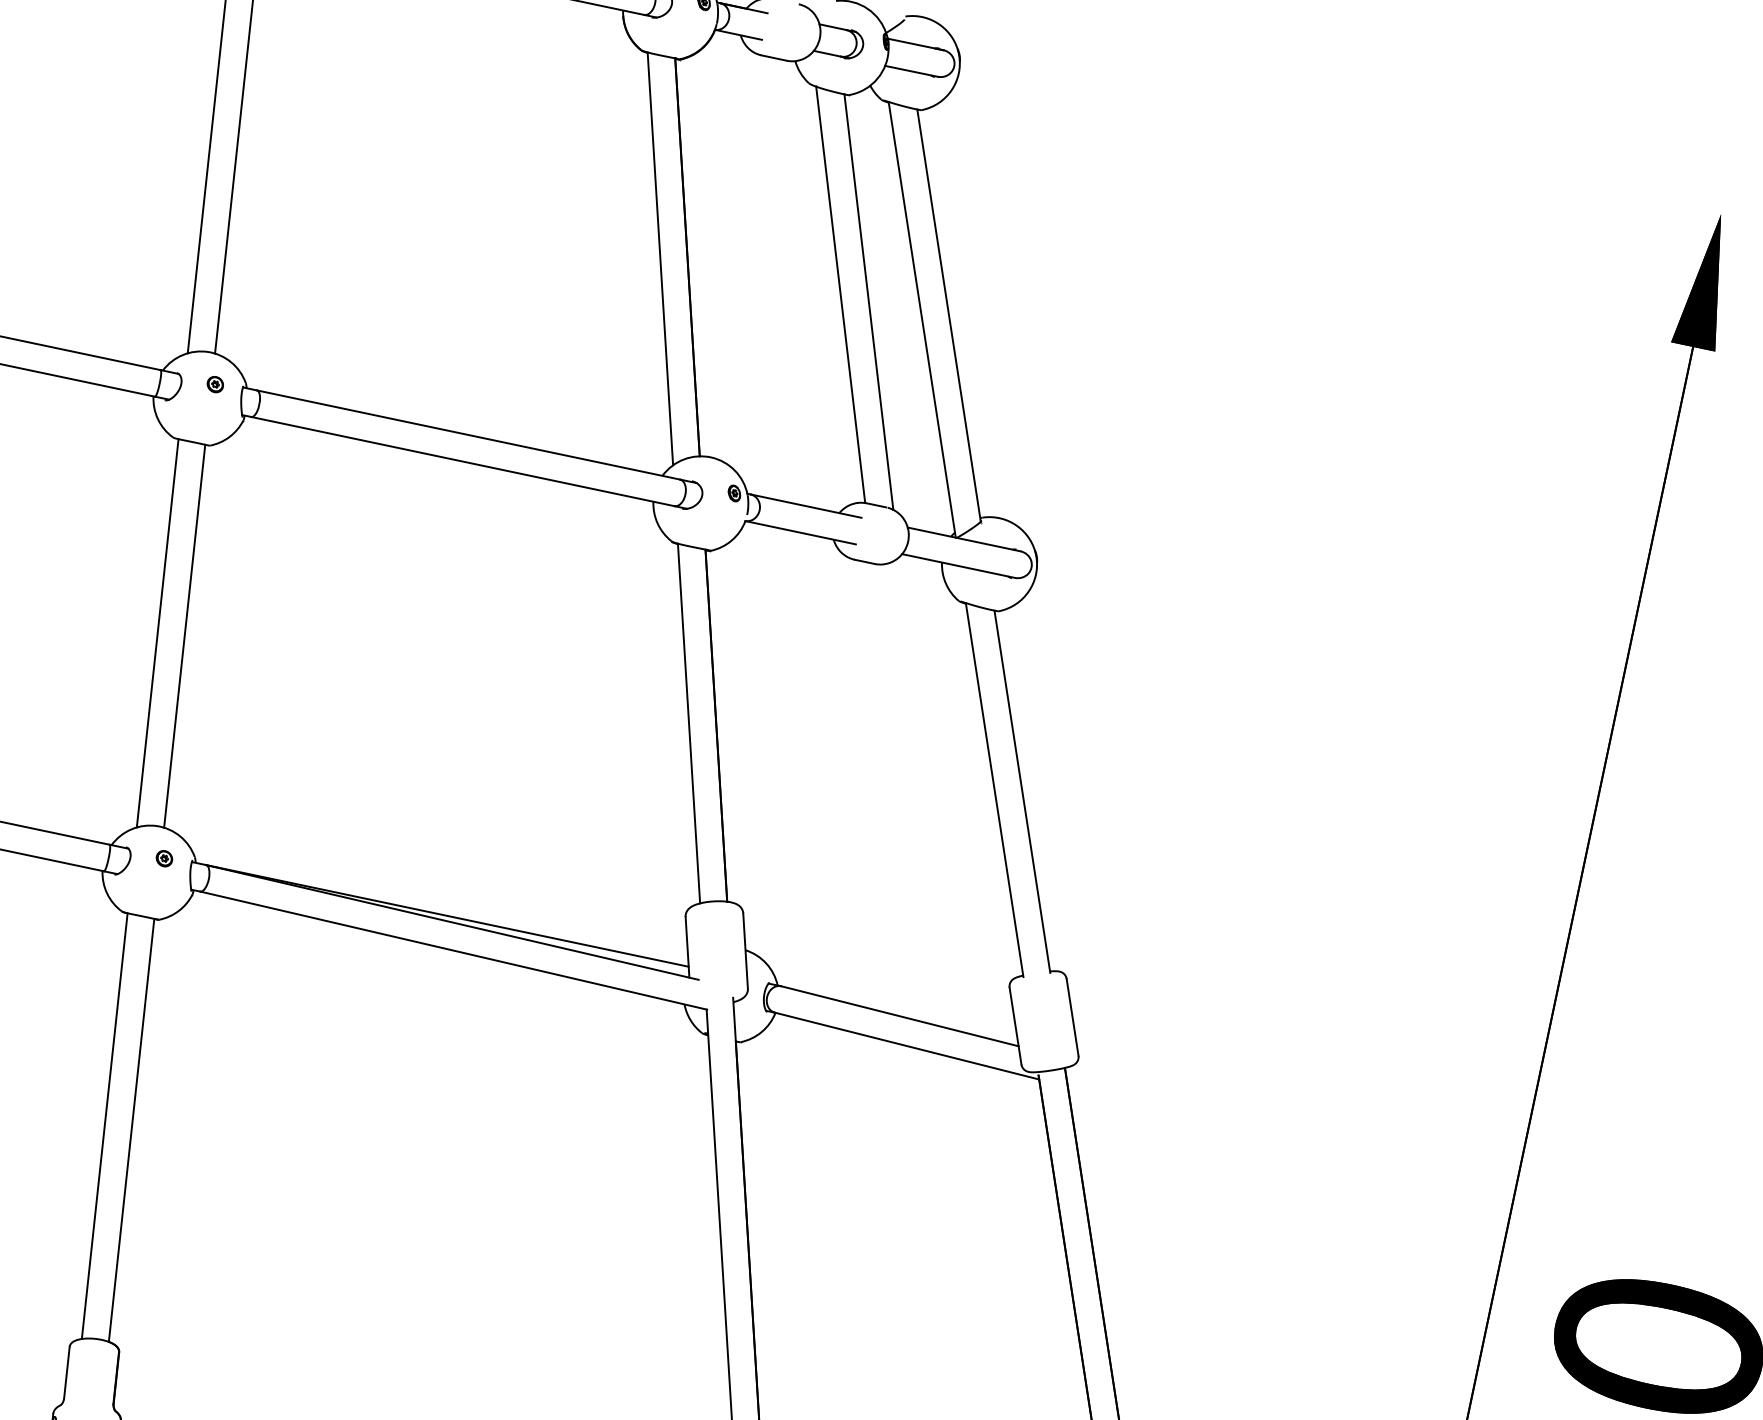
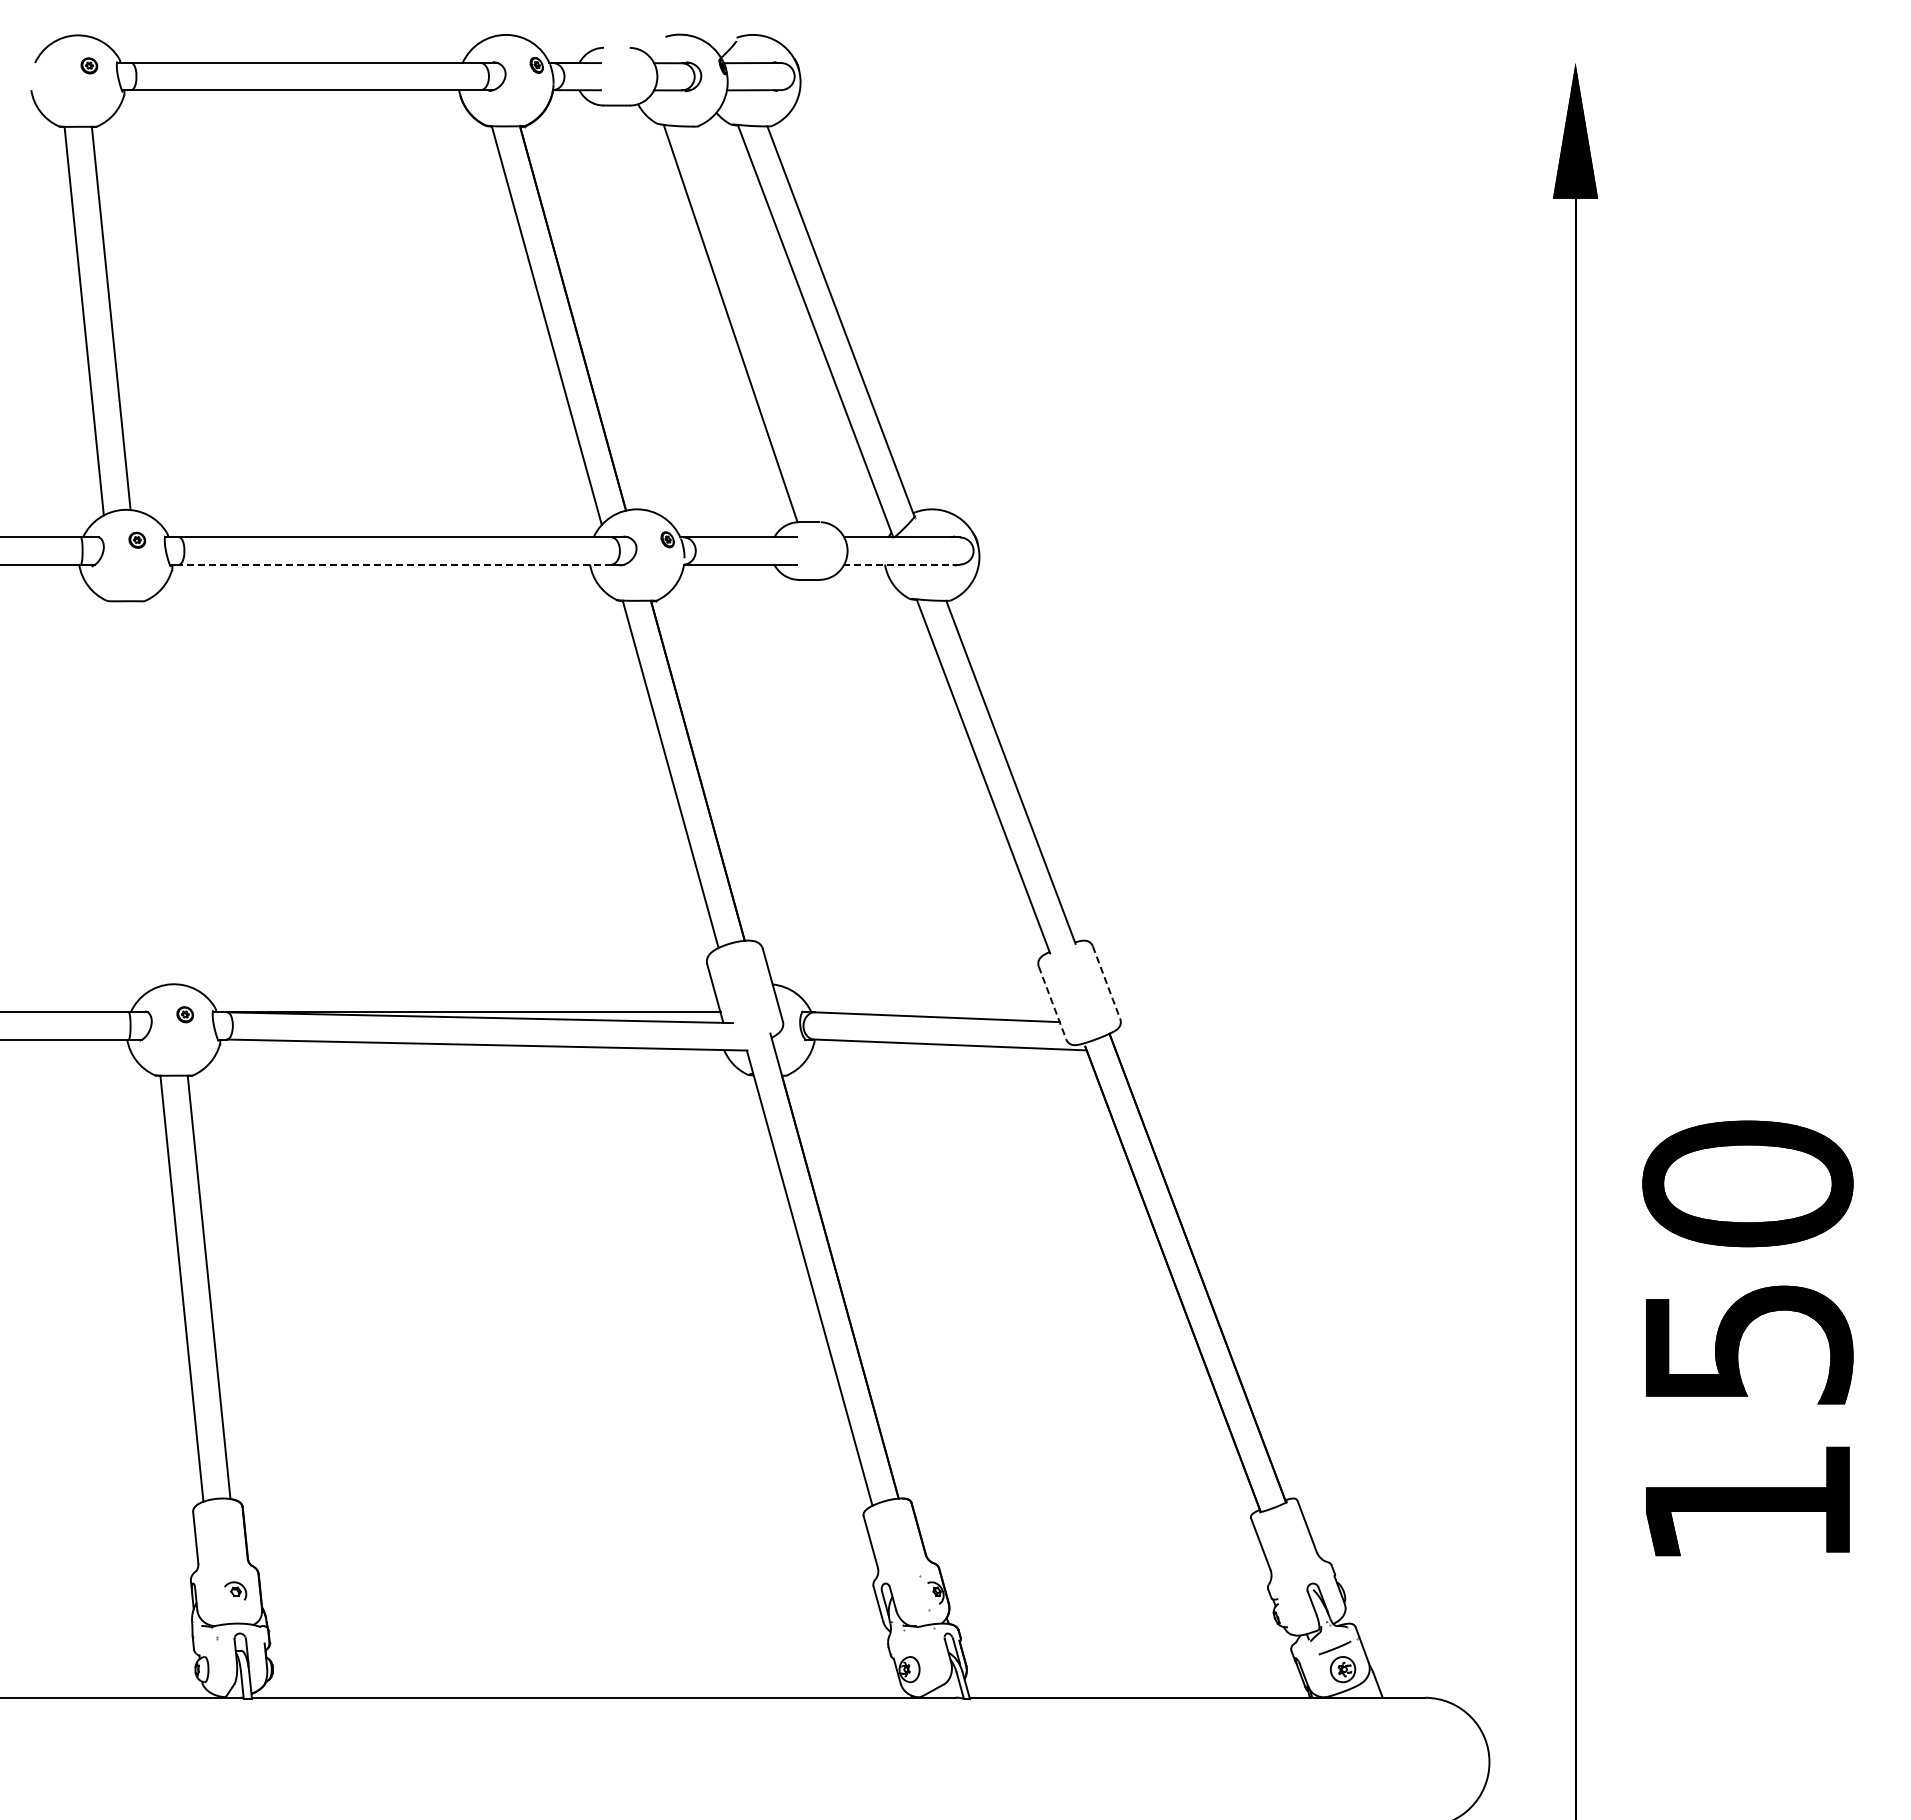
line: (868, 301) -> (759, 324), removed
line: (462, 461) -> (394, 564), solid -> dashed
line: (958, 565) -> (901, 564), solid -> dashed
line: (157, 633) -> (131, 795), removed
line: (184, 635) -> (158, 792), removed
line: (1072, 1017) -> (1106, 982), solid -> dashed
line: (1015, 1026) -> (1052, 1003), solid -> dashed

